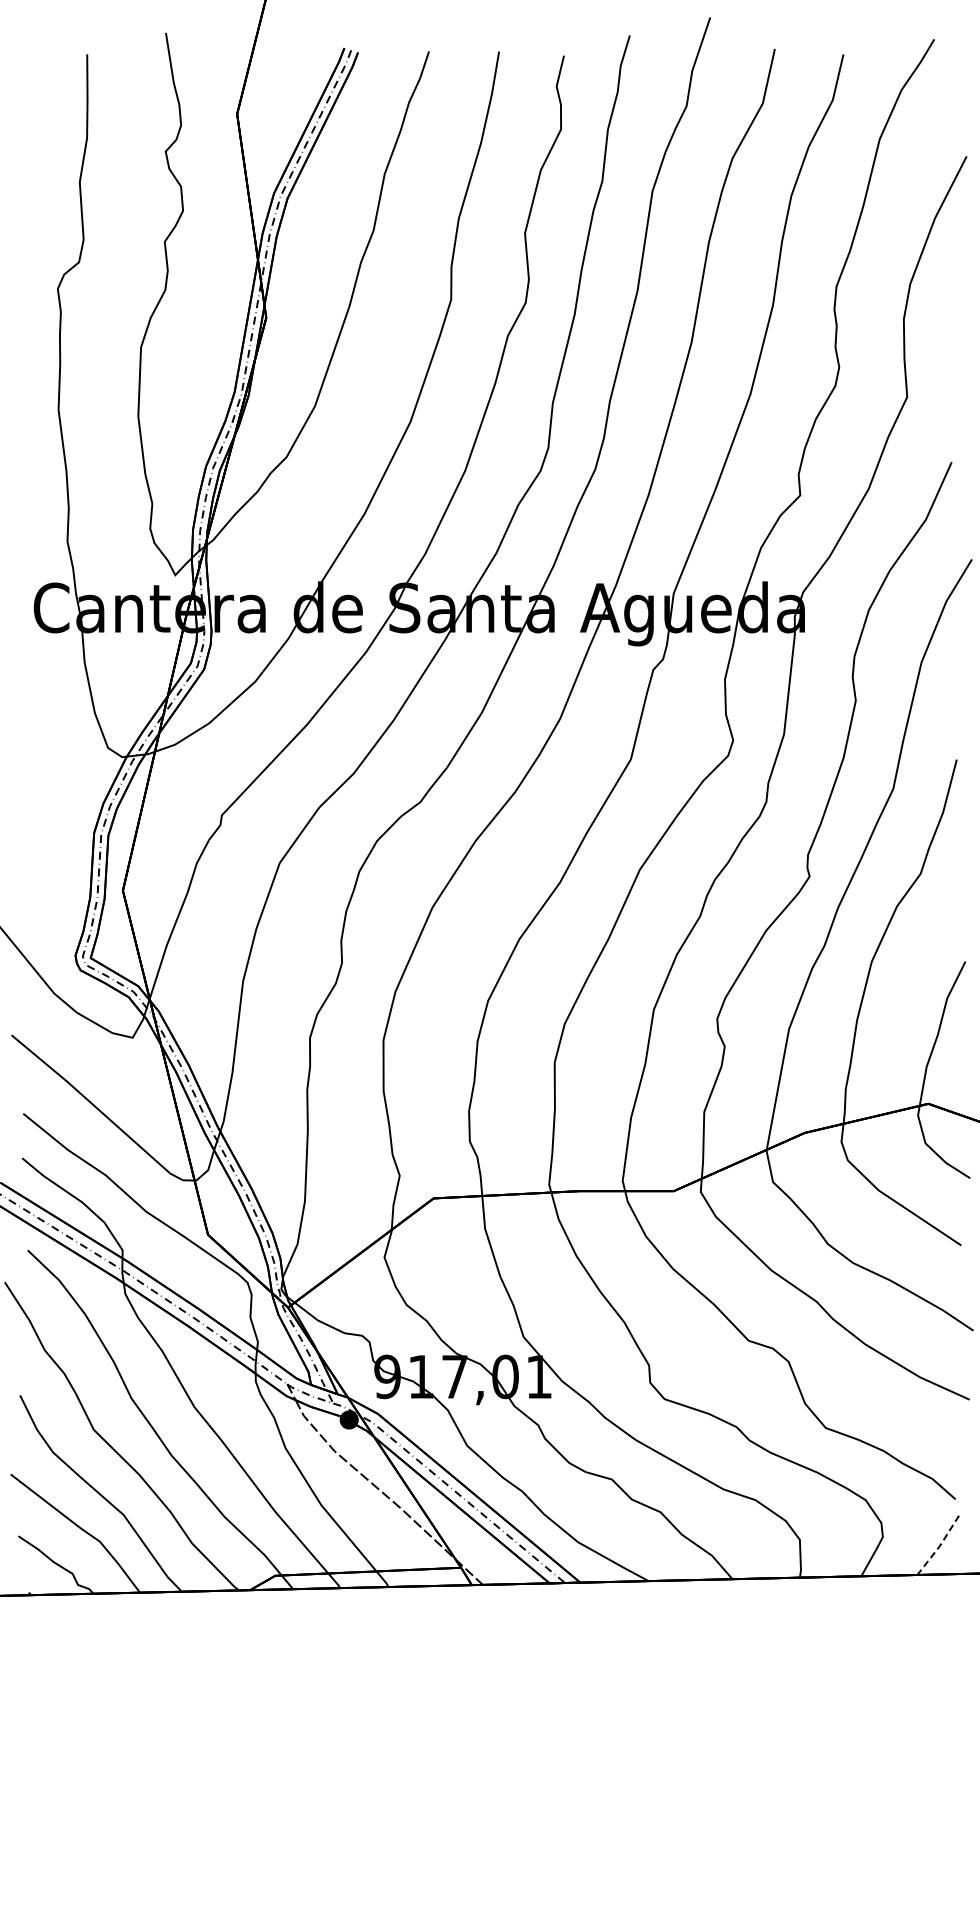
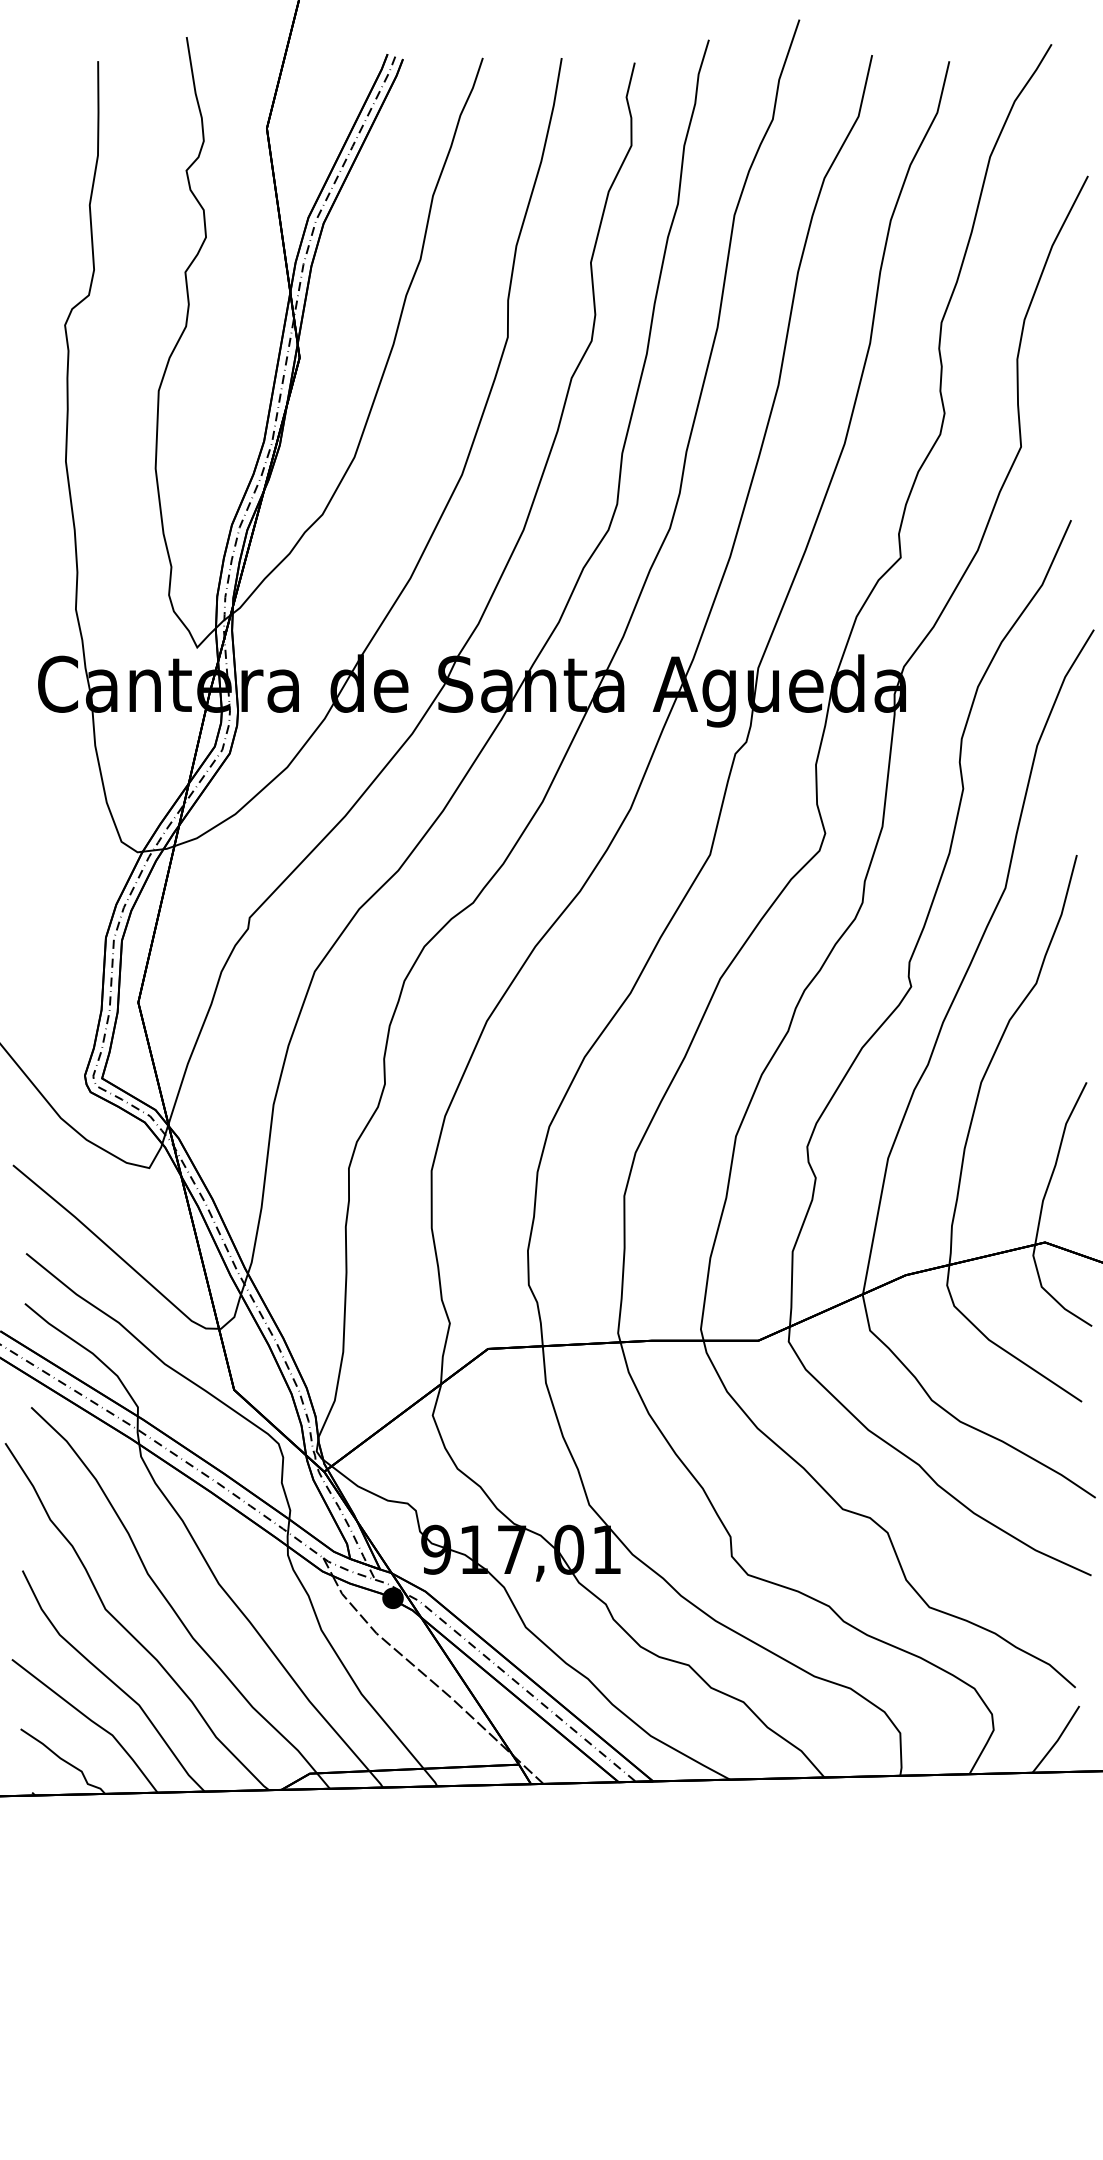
line: (939, 1546) -> (1057, 1740), dashed -> solid

